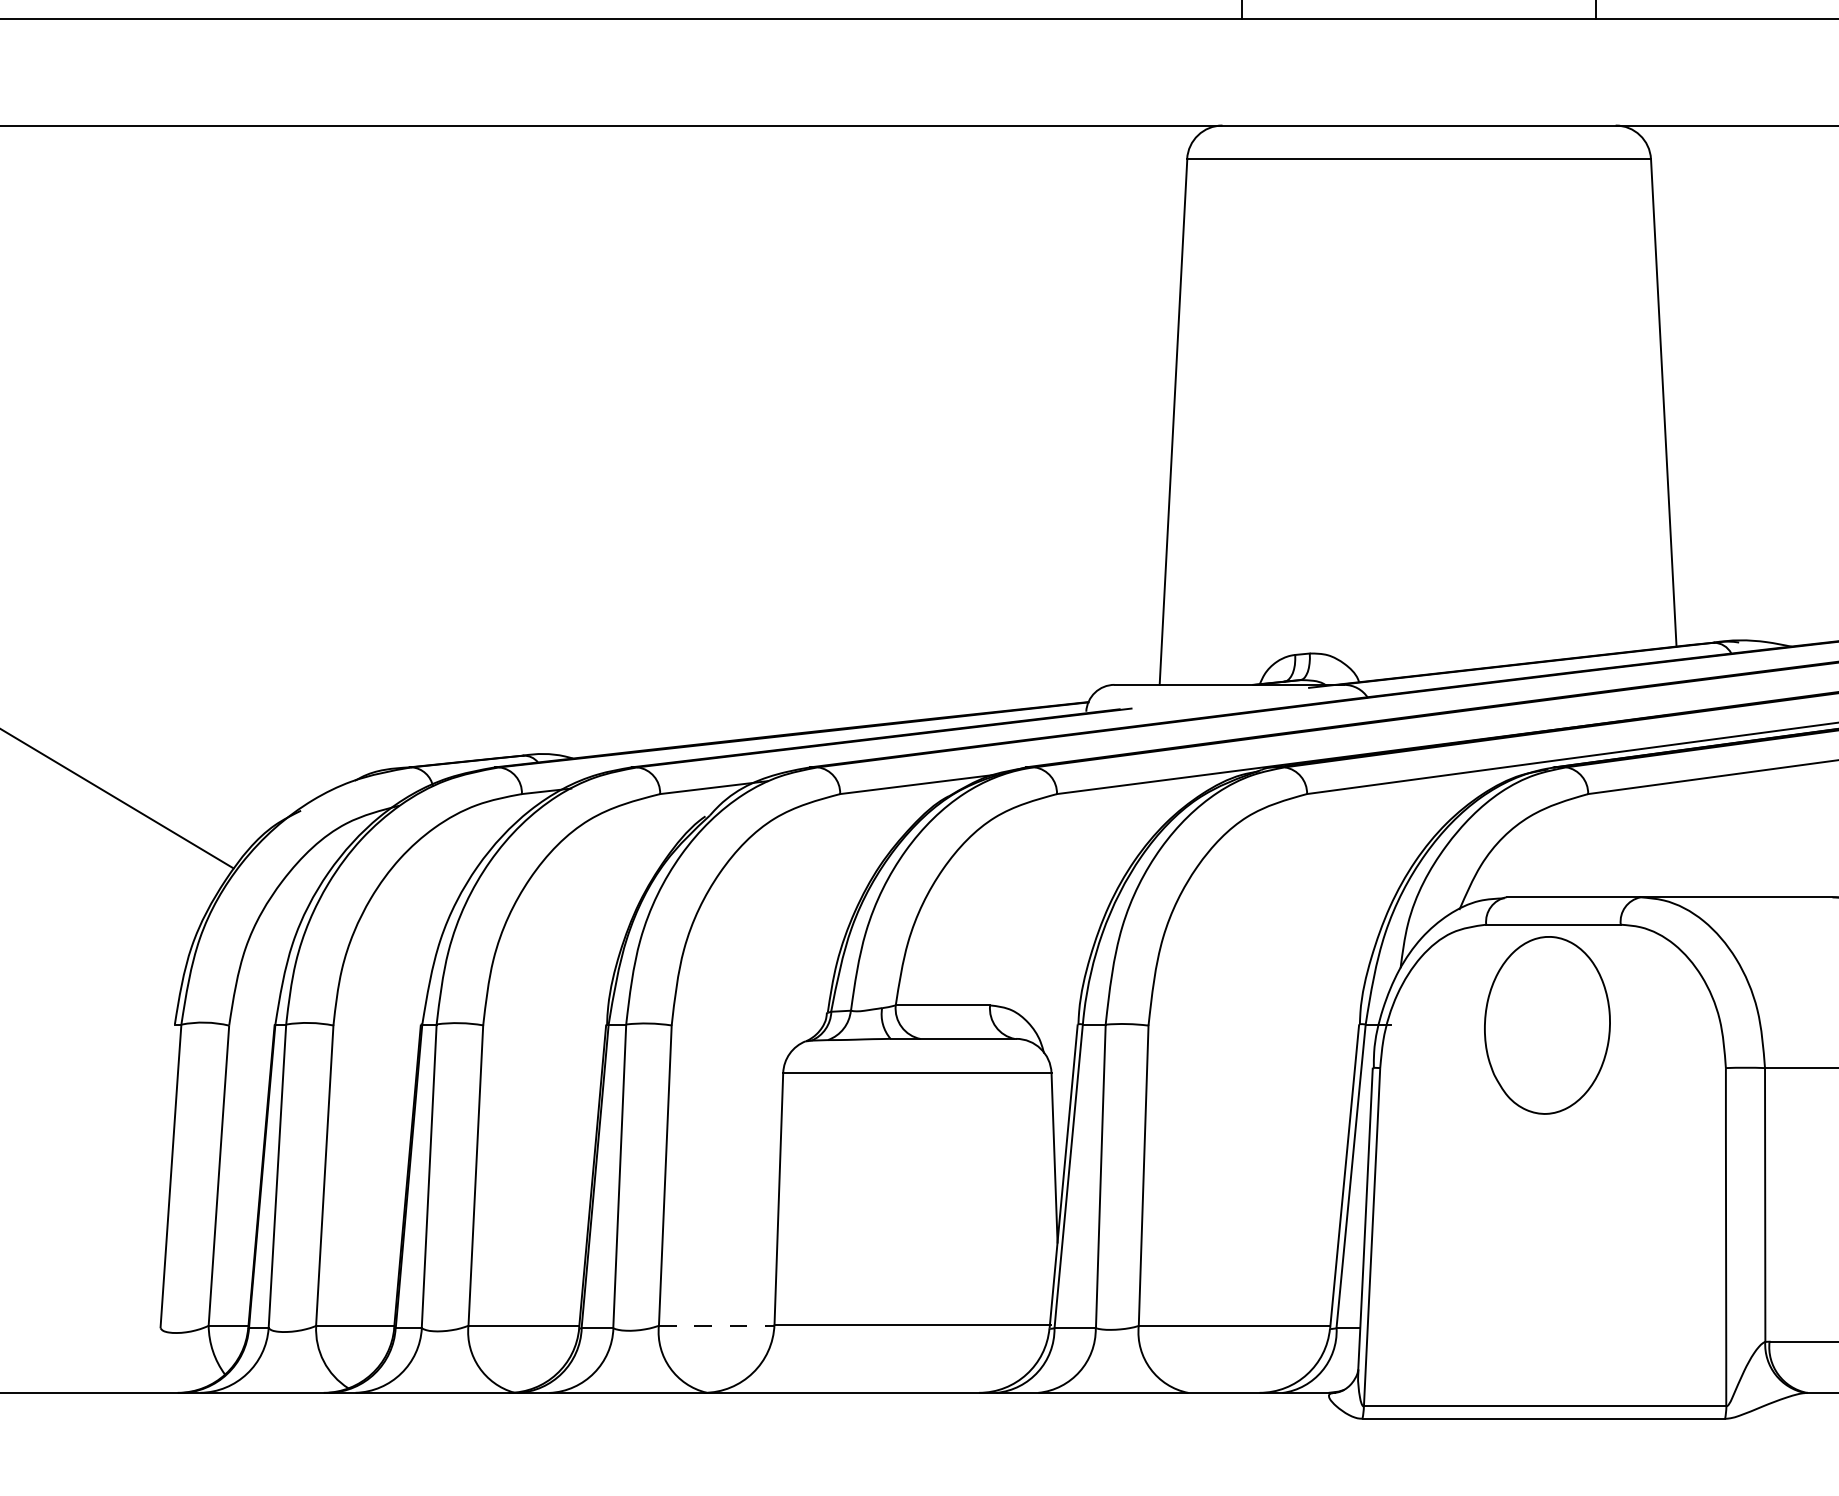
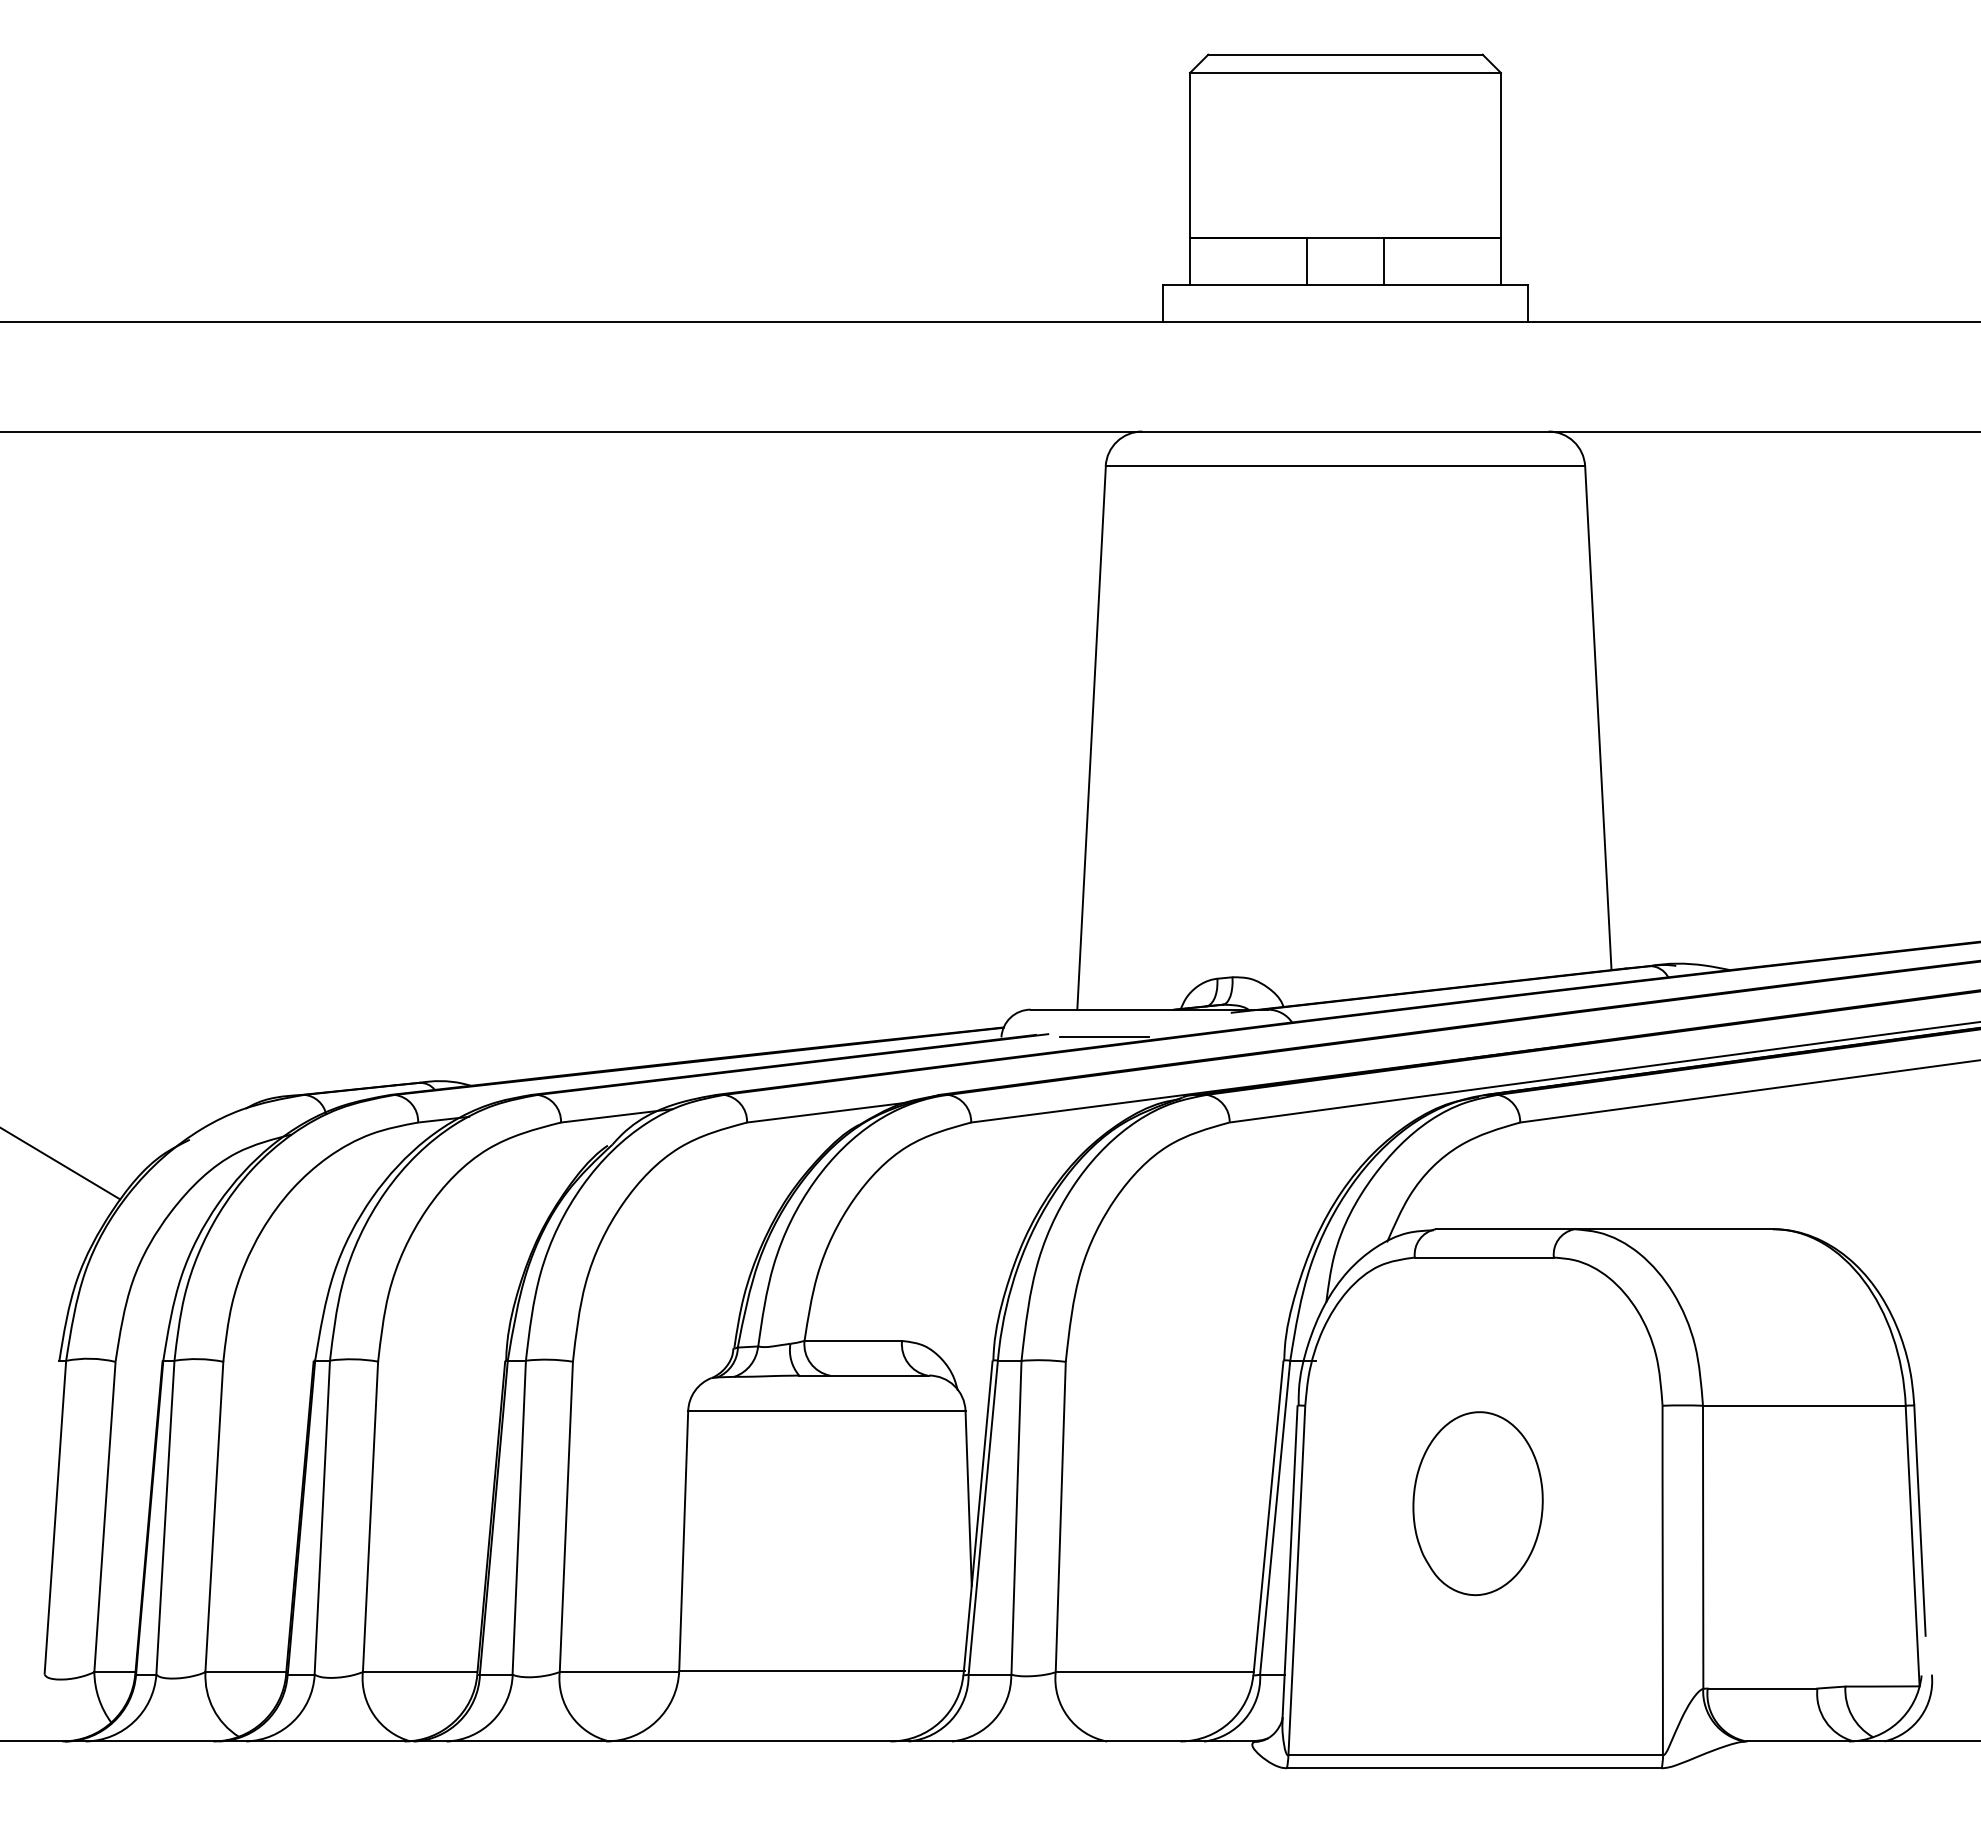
line: (1185, 711) -> (1104, 1037), added
part: (1546, 1025) -> (1477, 1503), moved
line: (716, 1326) -> (619, 1672), dashed -> solid

